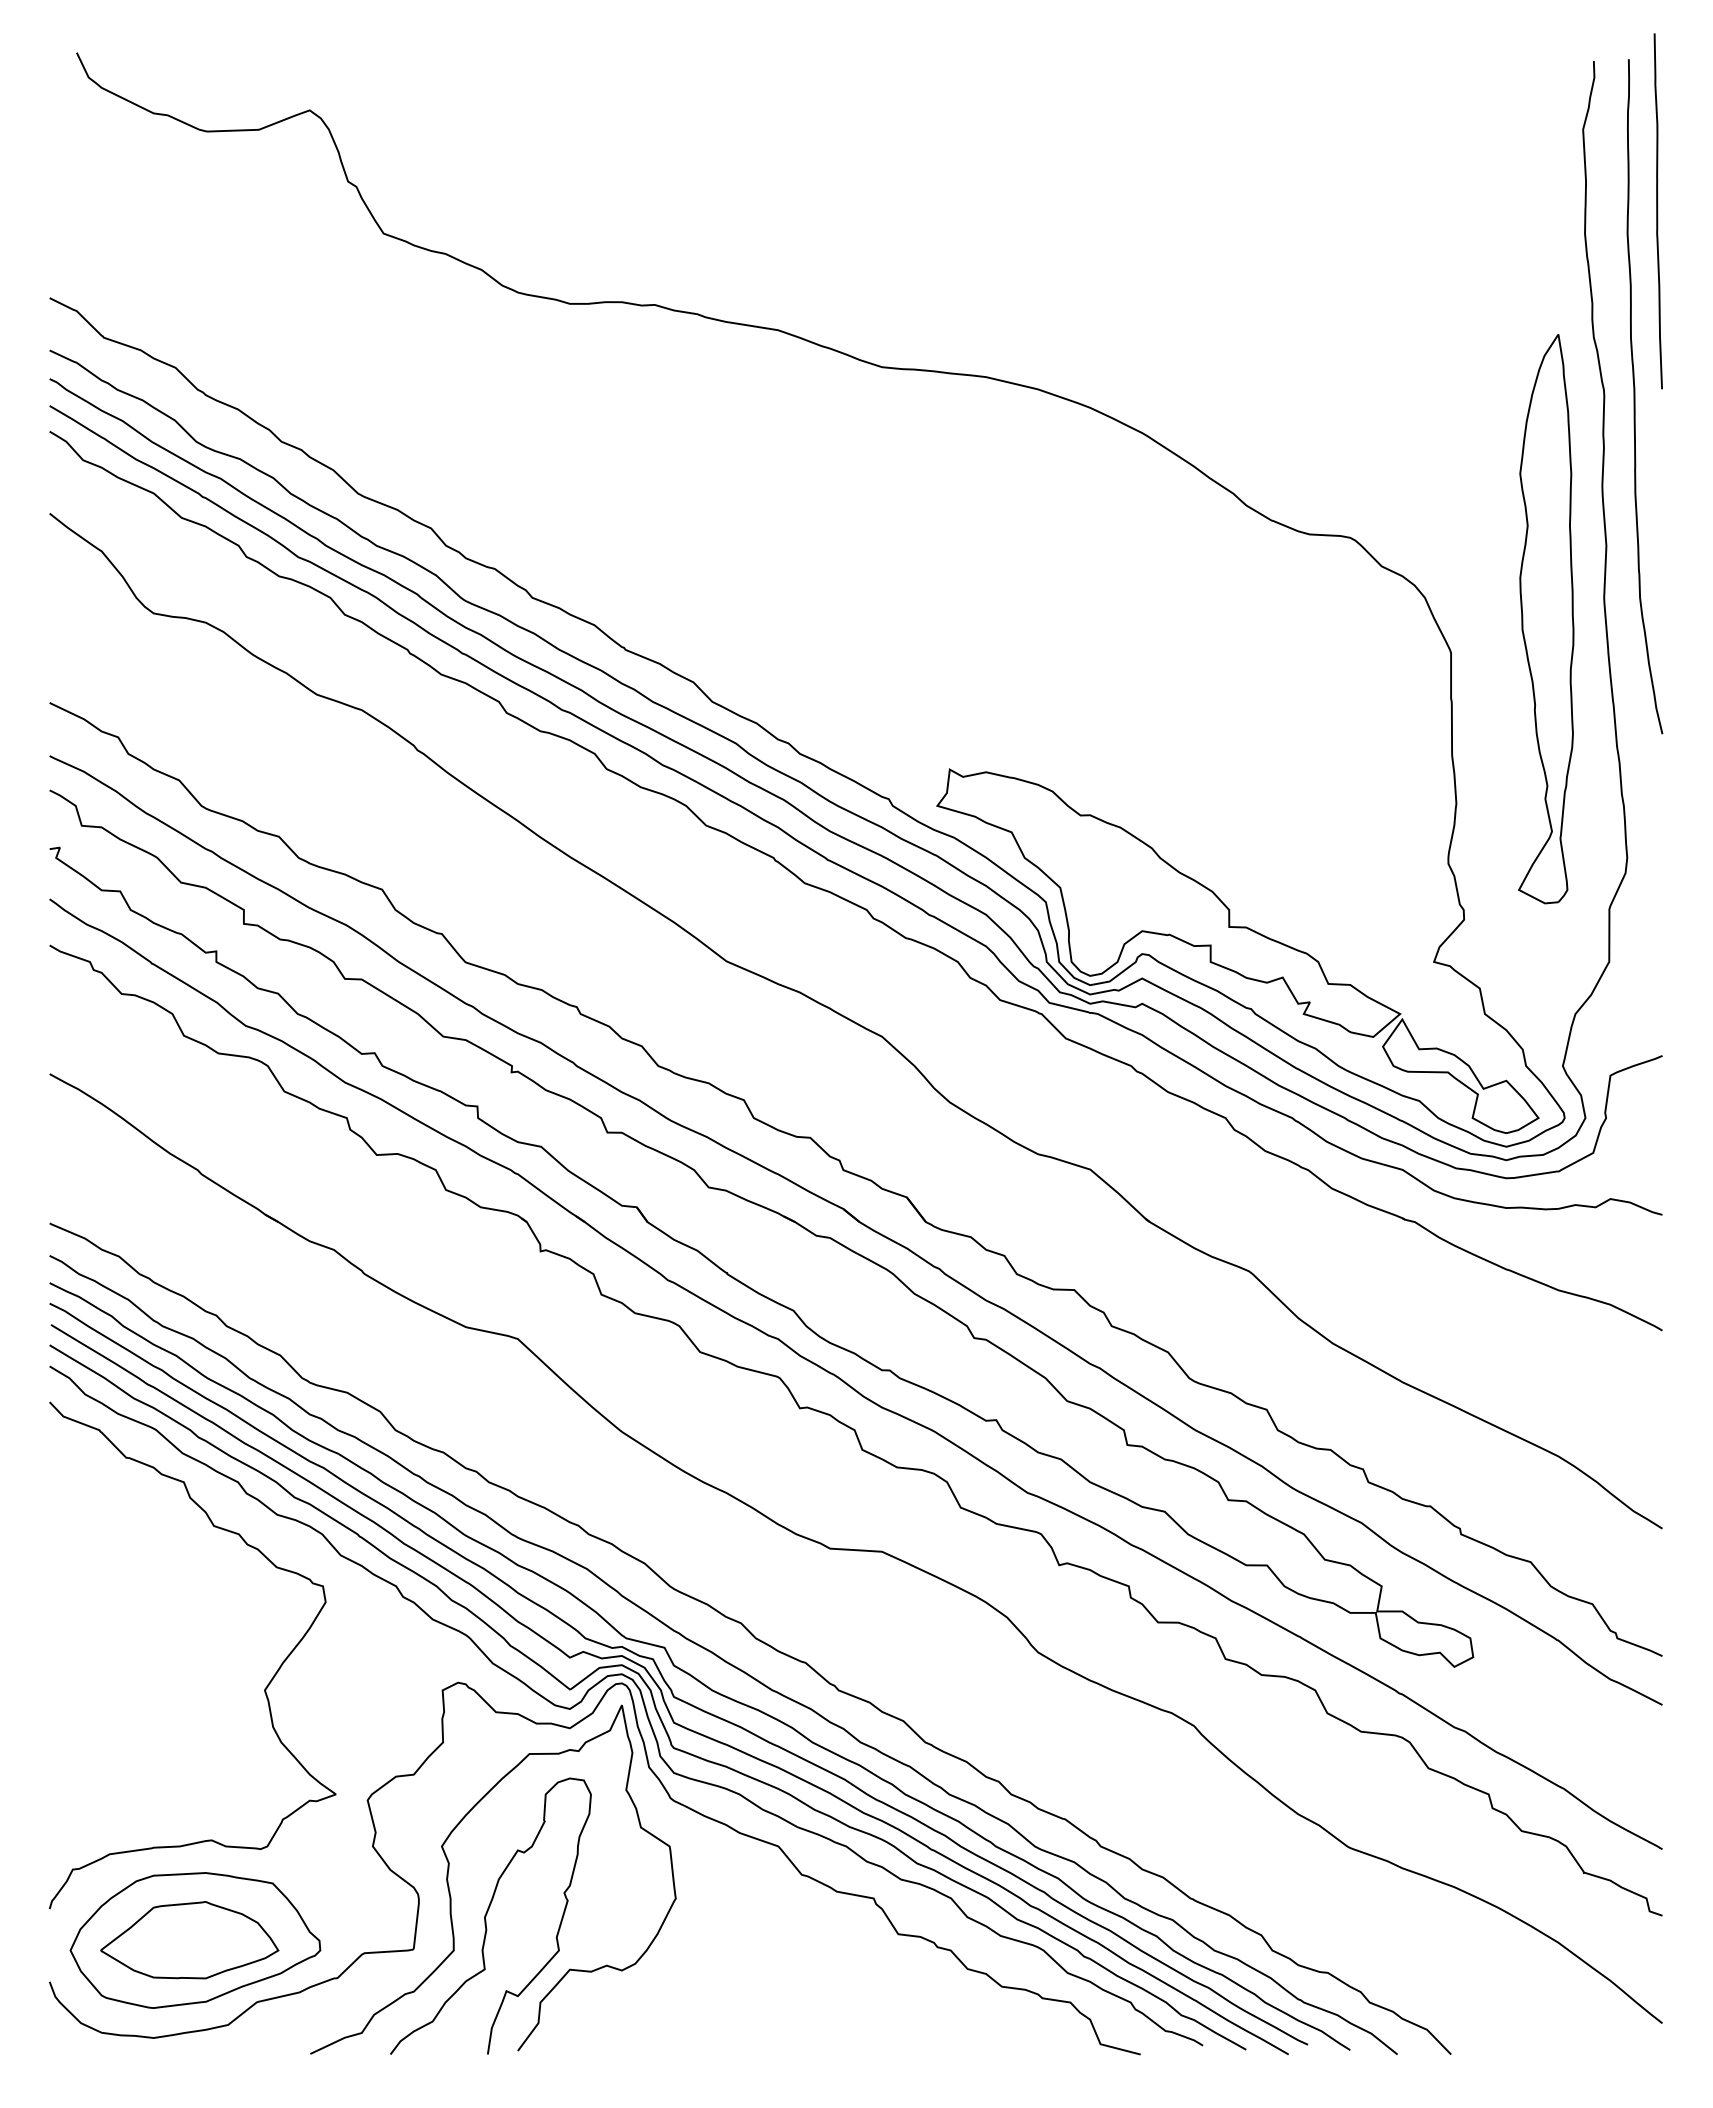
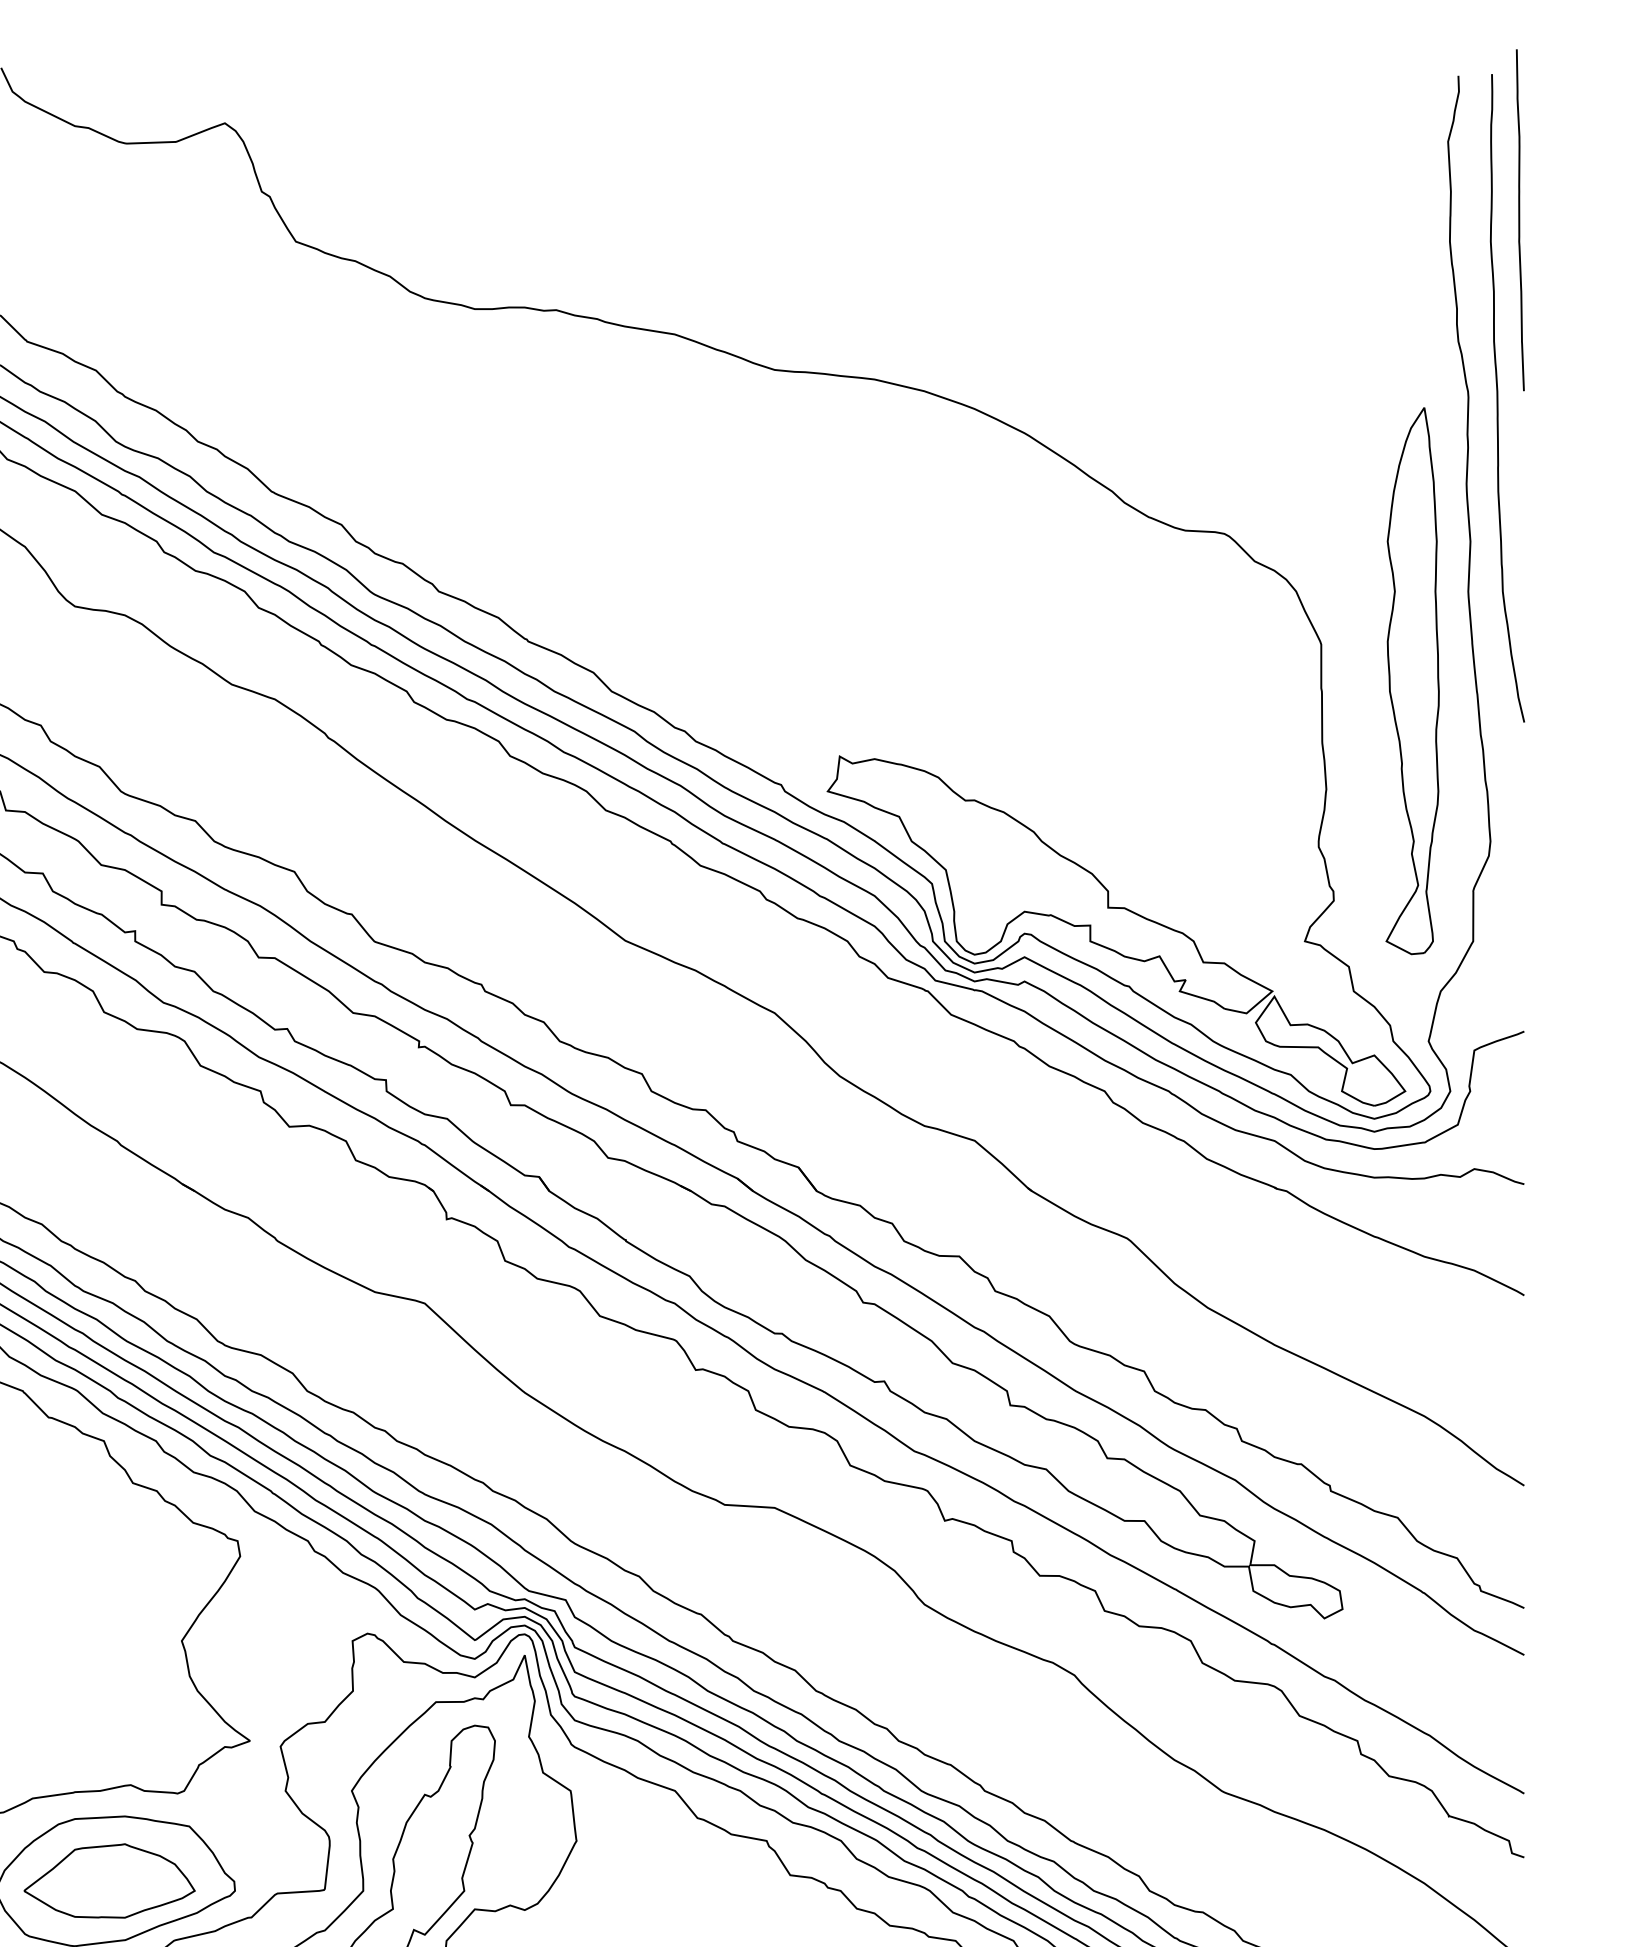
part: (1546, 619) -> (1412, 681), moved

